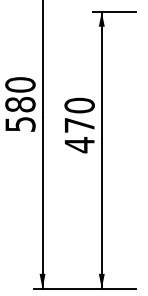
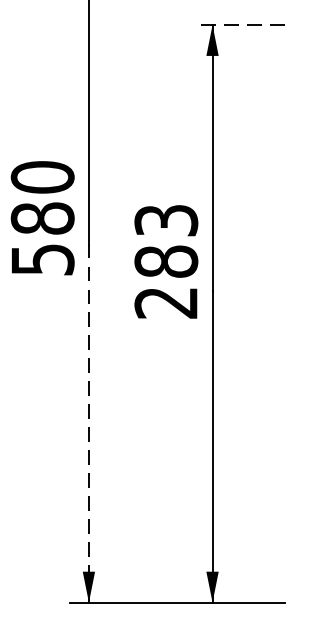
line: (114, 11) -> (239, 24), solid -> dashed
text: (79, 125) -> (165, 262), 470 -> 283
line: (42, 203) -> (88, 424), solid -> dashed

